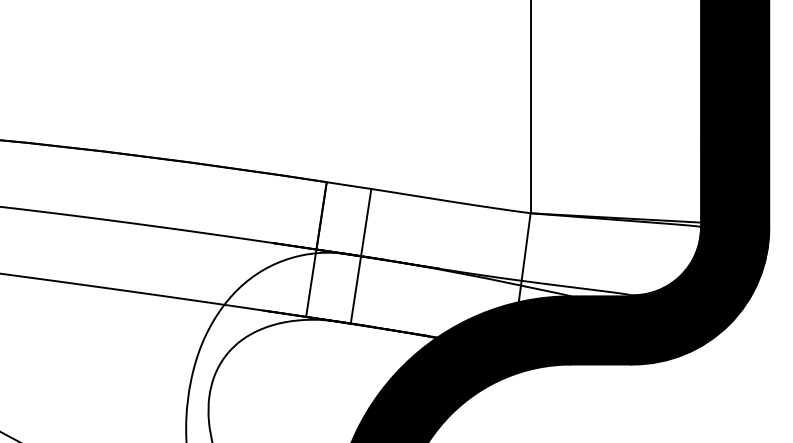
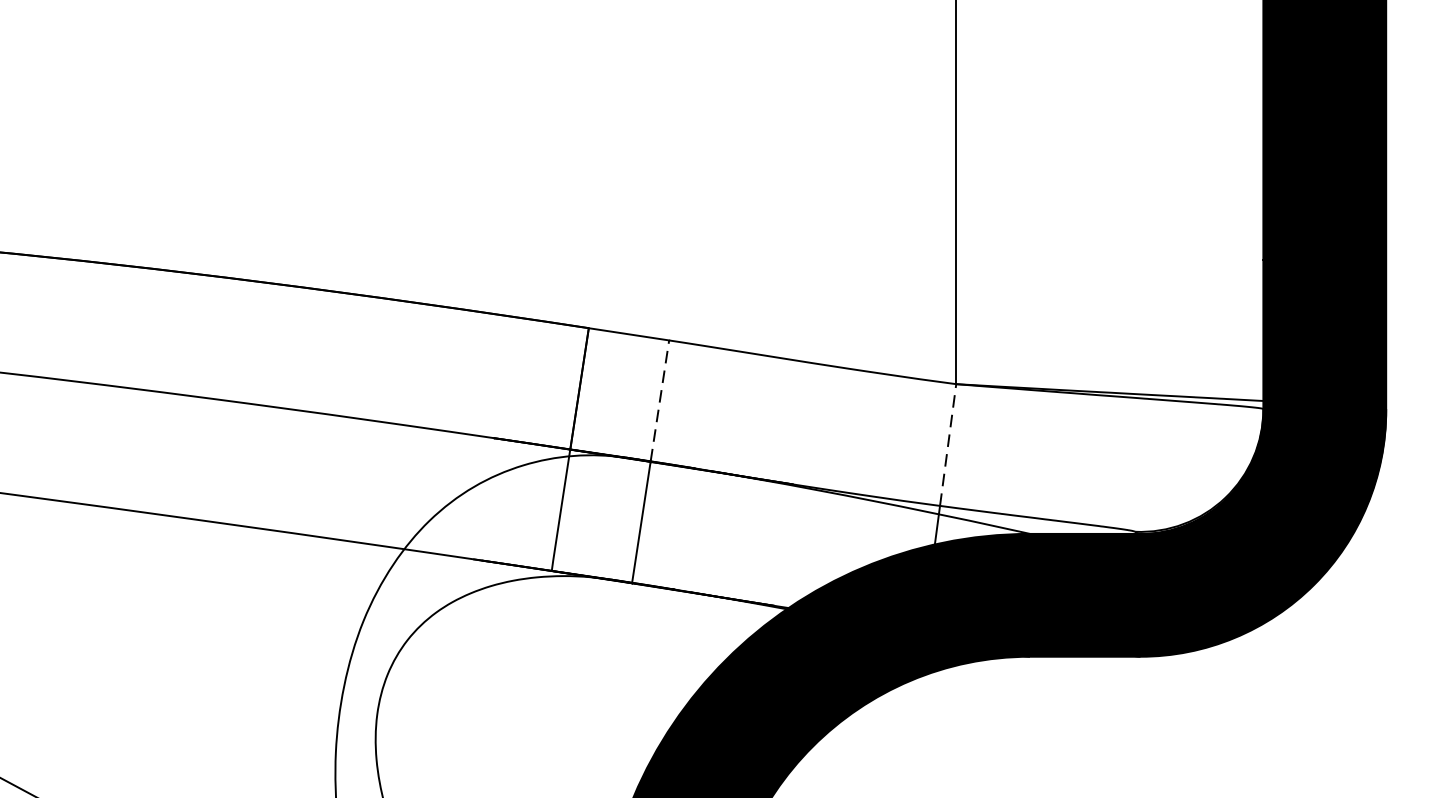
line: (366, 222) -> (660, 400), solid -> dashed
line: (526, 246) -> (948, 444), solid -> dashed

